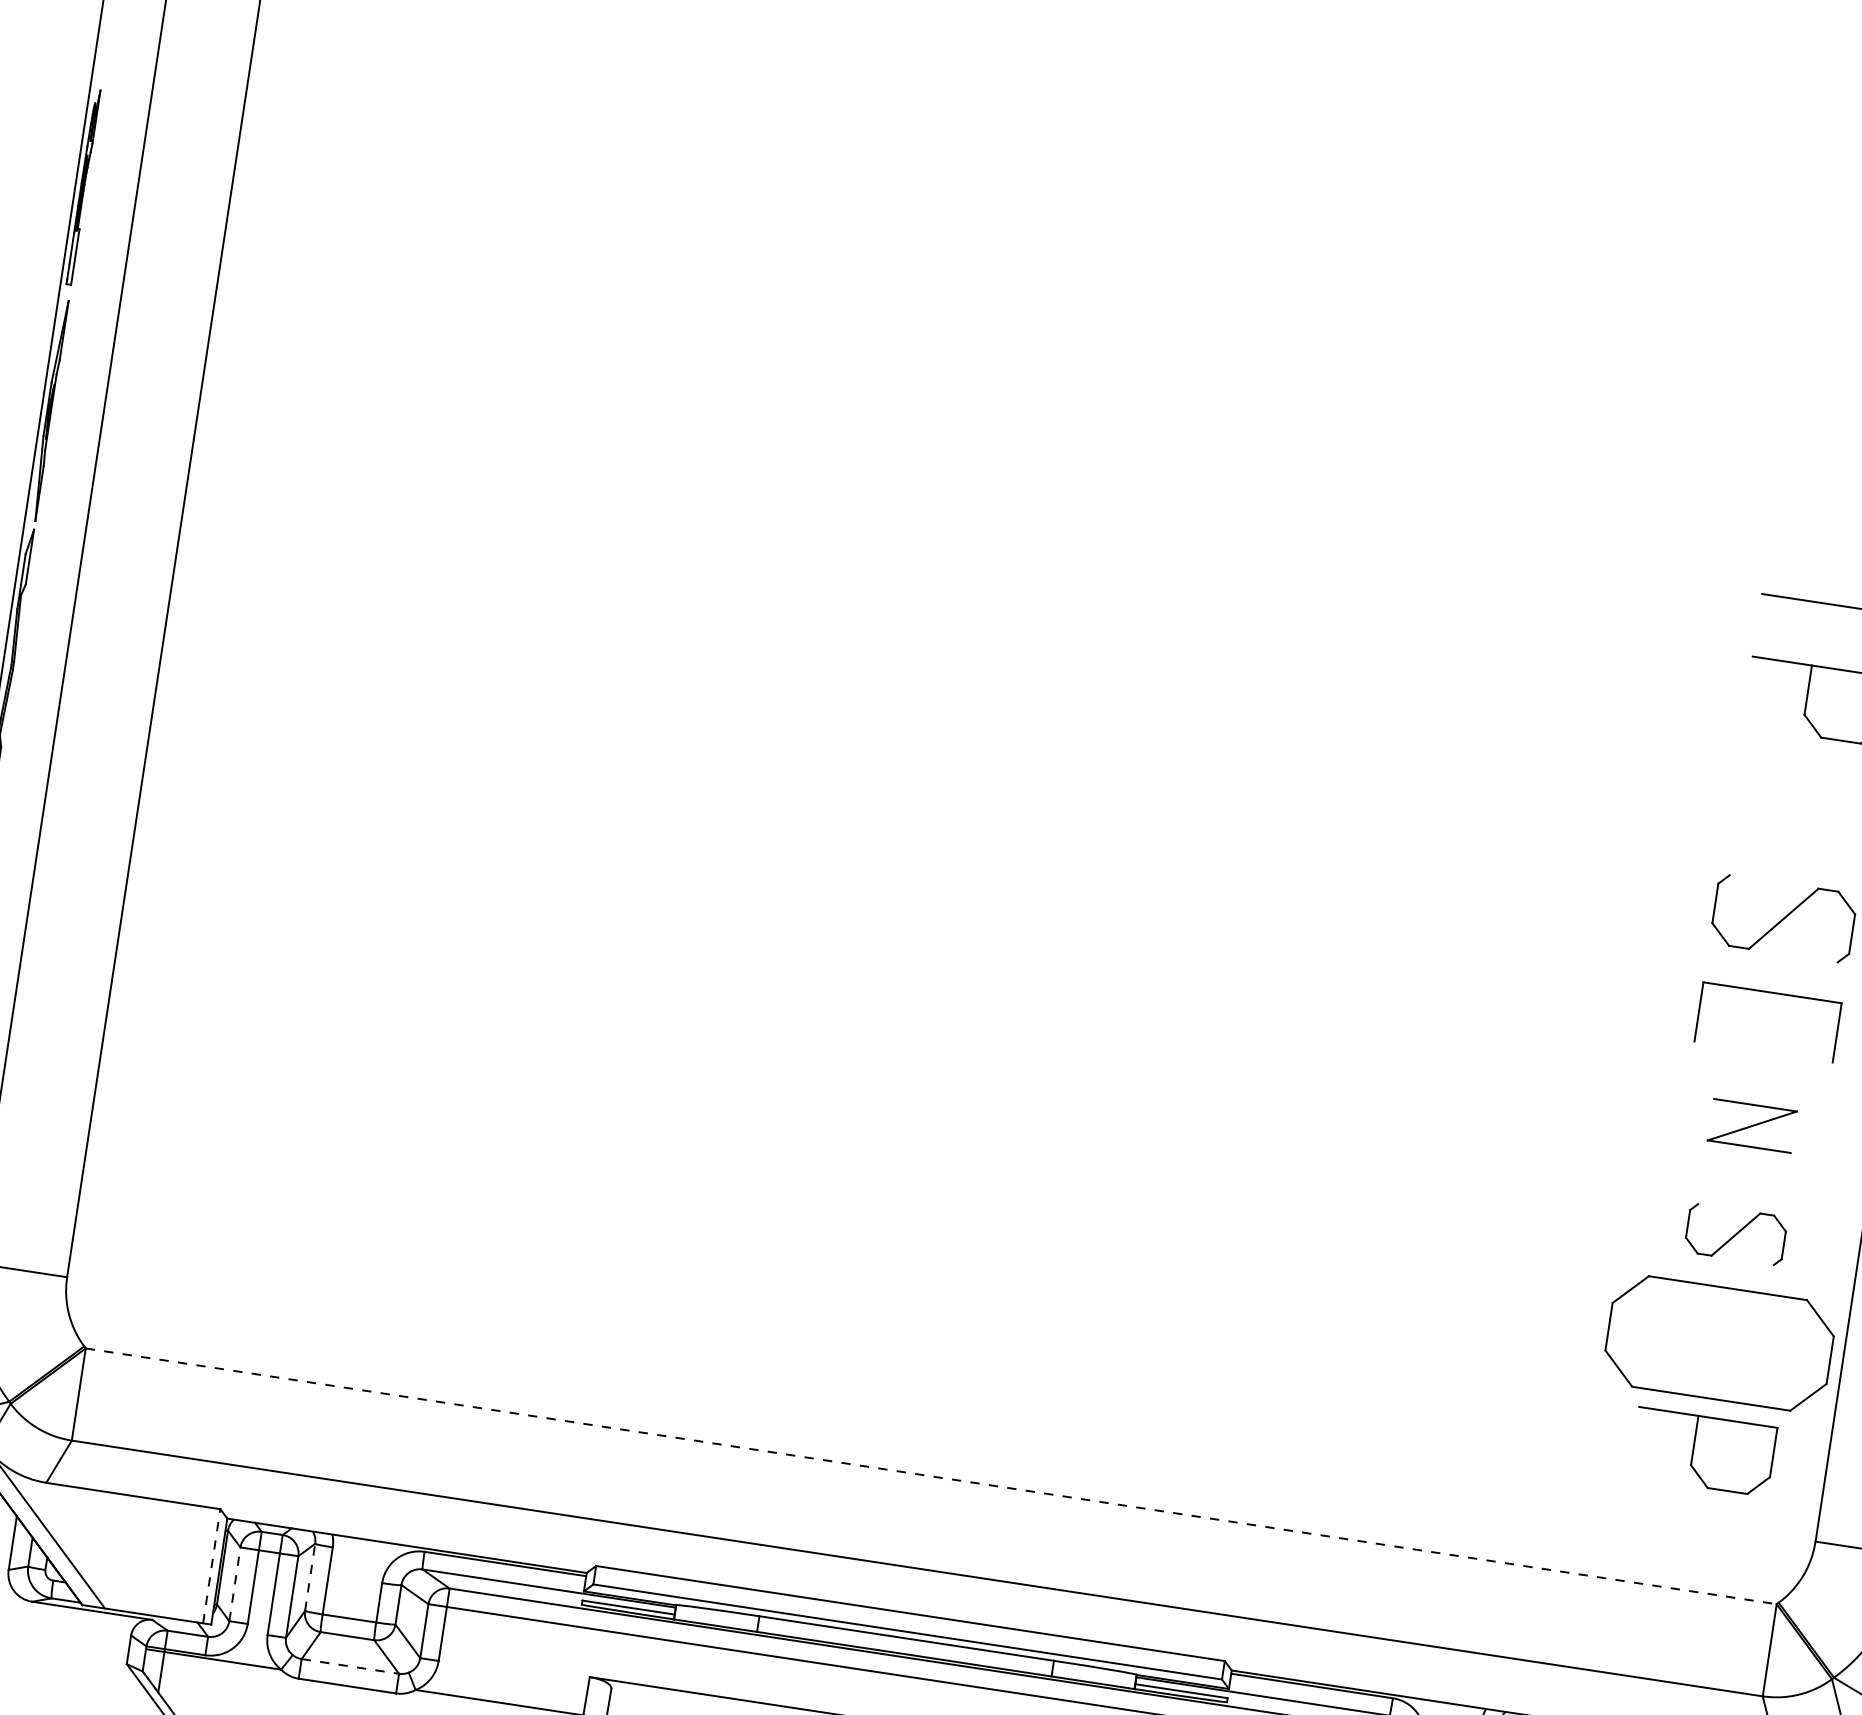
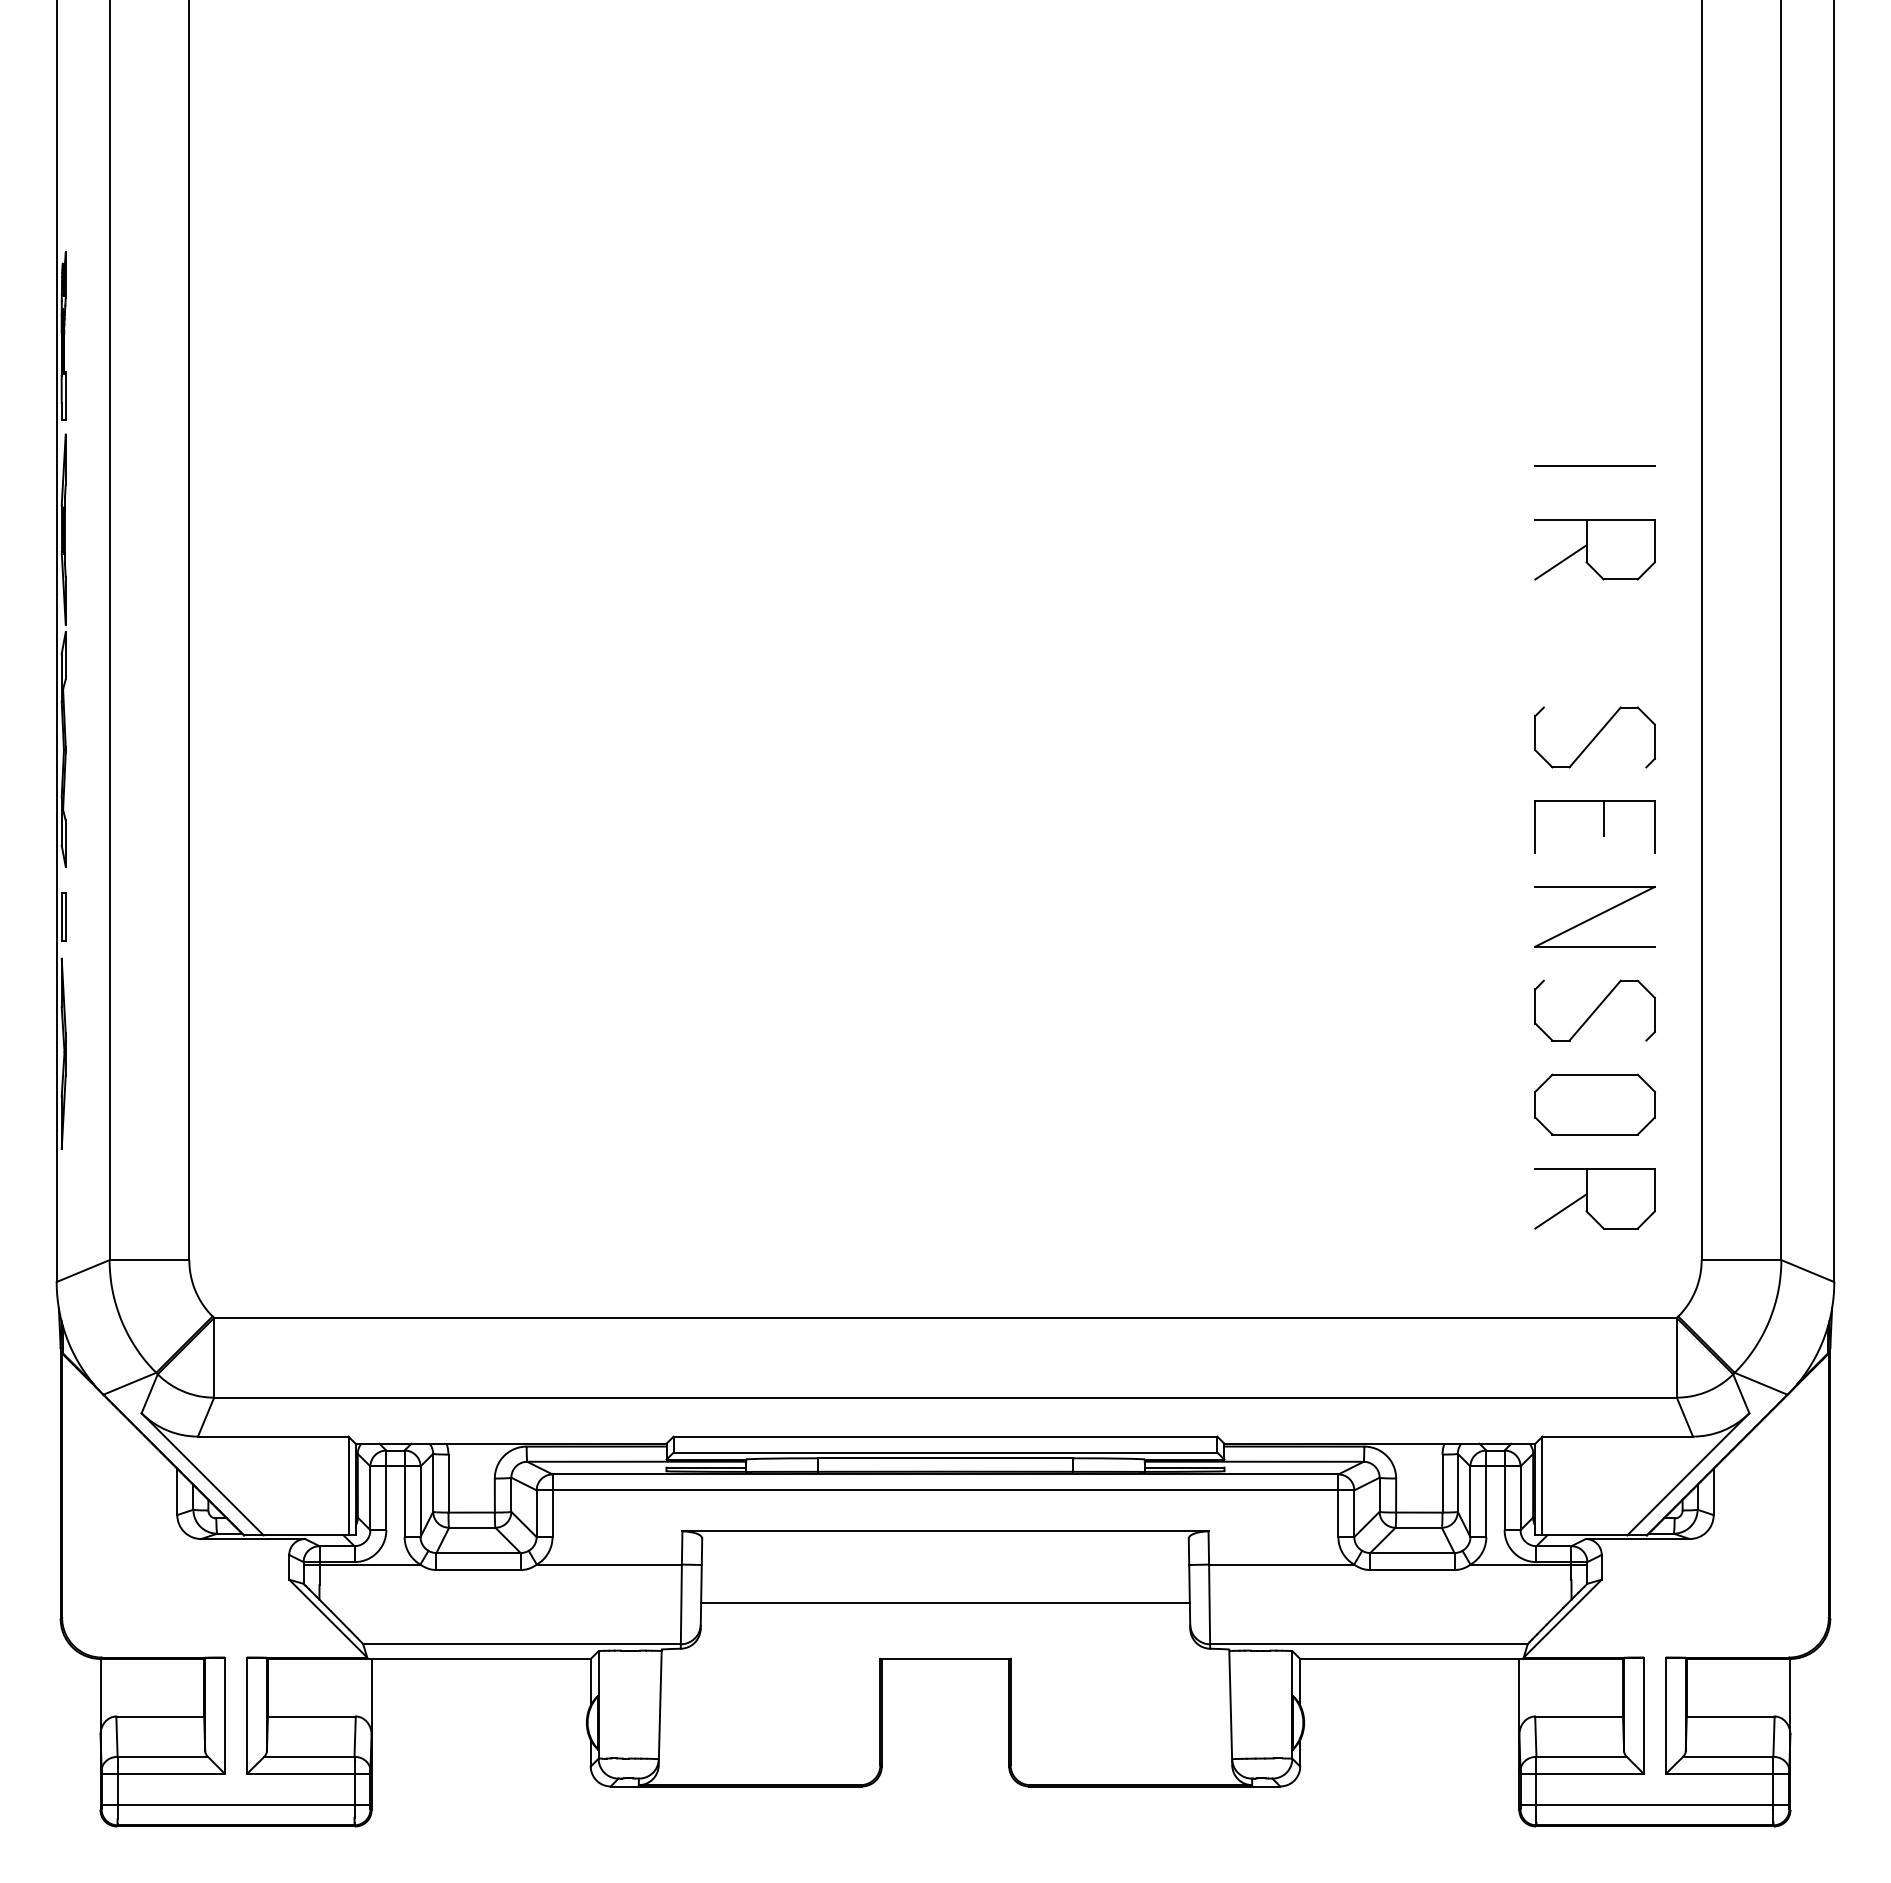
line: (1774, 710) -> (1560, 562), added
line: (1779, 1013) -> (1603, 818), added
part: (1751, 1125) -> (1594, 916), size x1.67
part: (1735, 1234) -> (1594, 1010), size x1.43
part: (1718, 1343) -> (1594, 1104), size x0.62
line: (1660, 1460) -> (1560, 1211), added
line: (931, 1475) -> (945, 1317), dashed -> solid
line: (211, 1565) -> (348, 1485), dashed -> solid
line: (310, 1577) -> (433, 1482), dashed -> solid
line: (234, 1584) -> (370, 1498), dashed -> solid
line: (351, 1667) -> (479, 1553), dashed -> solid

